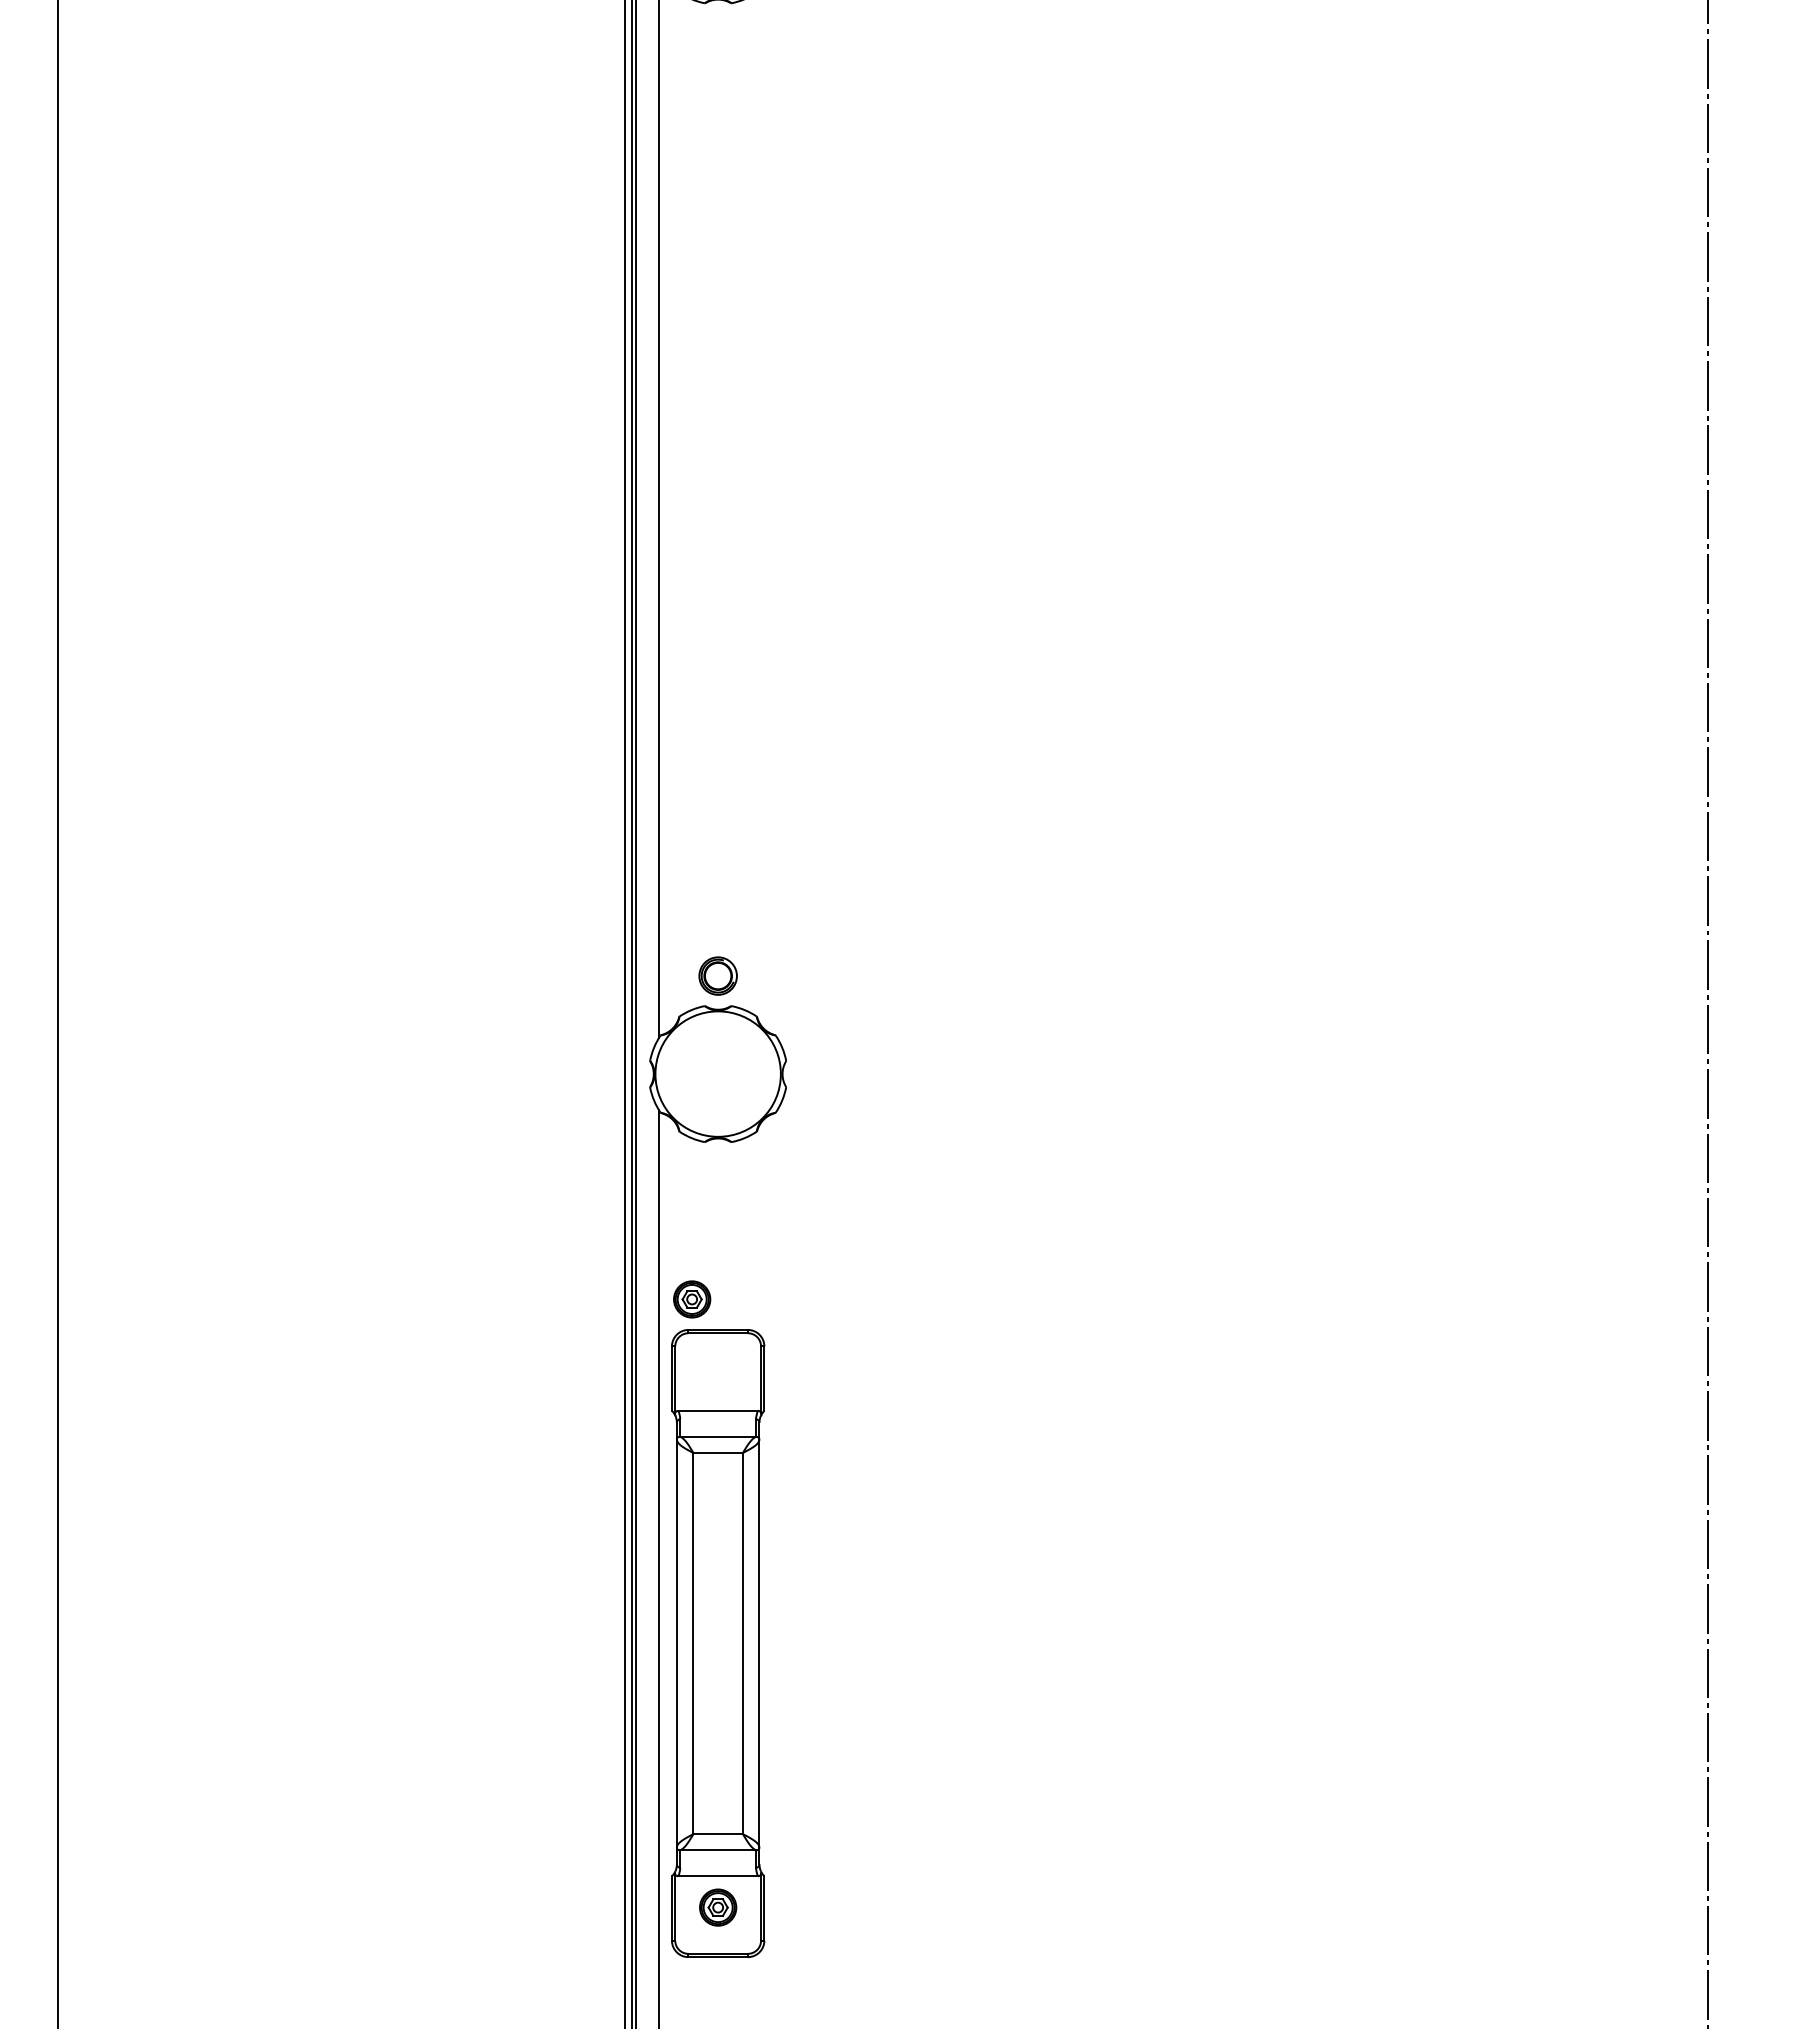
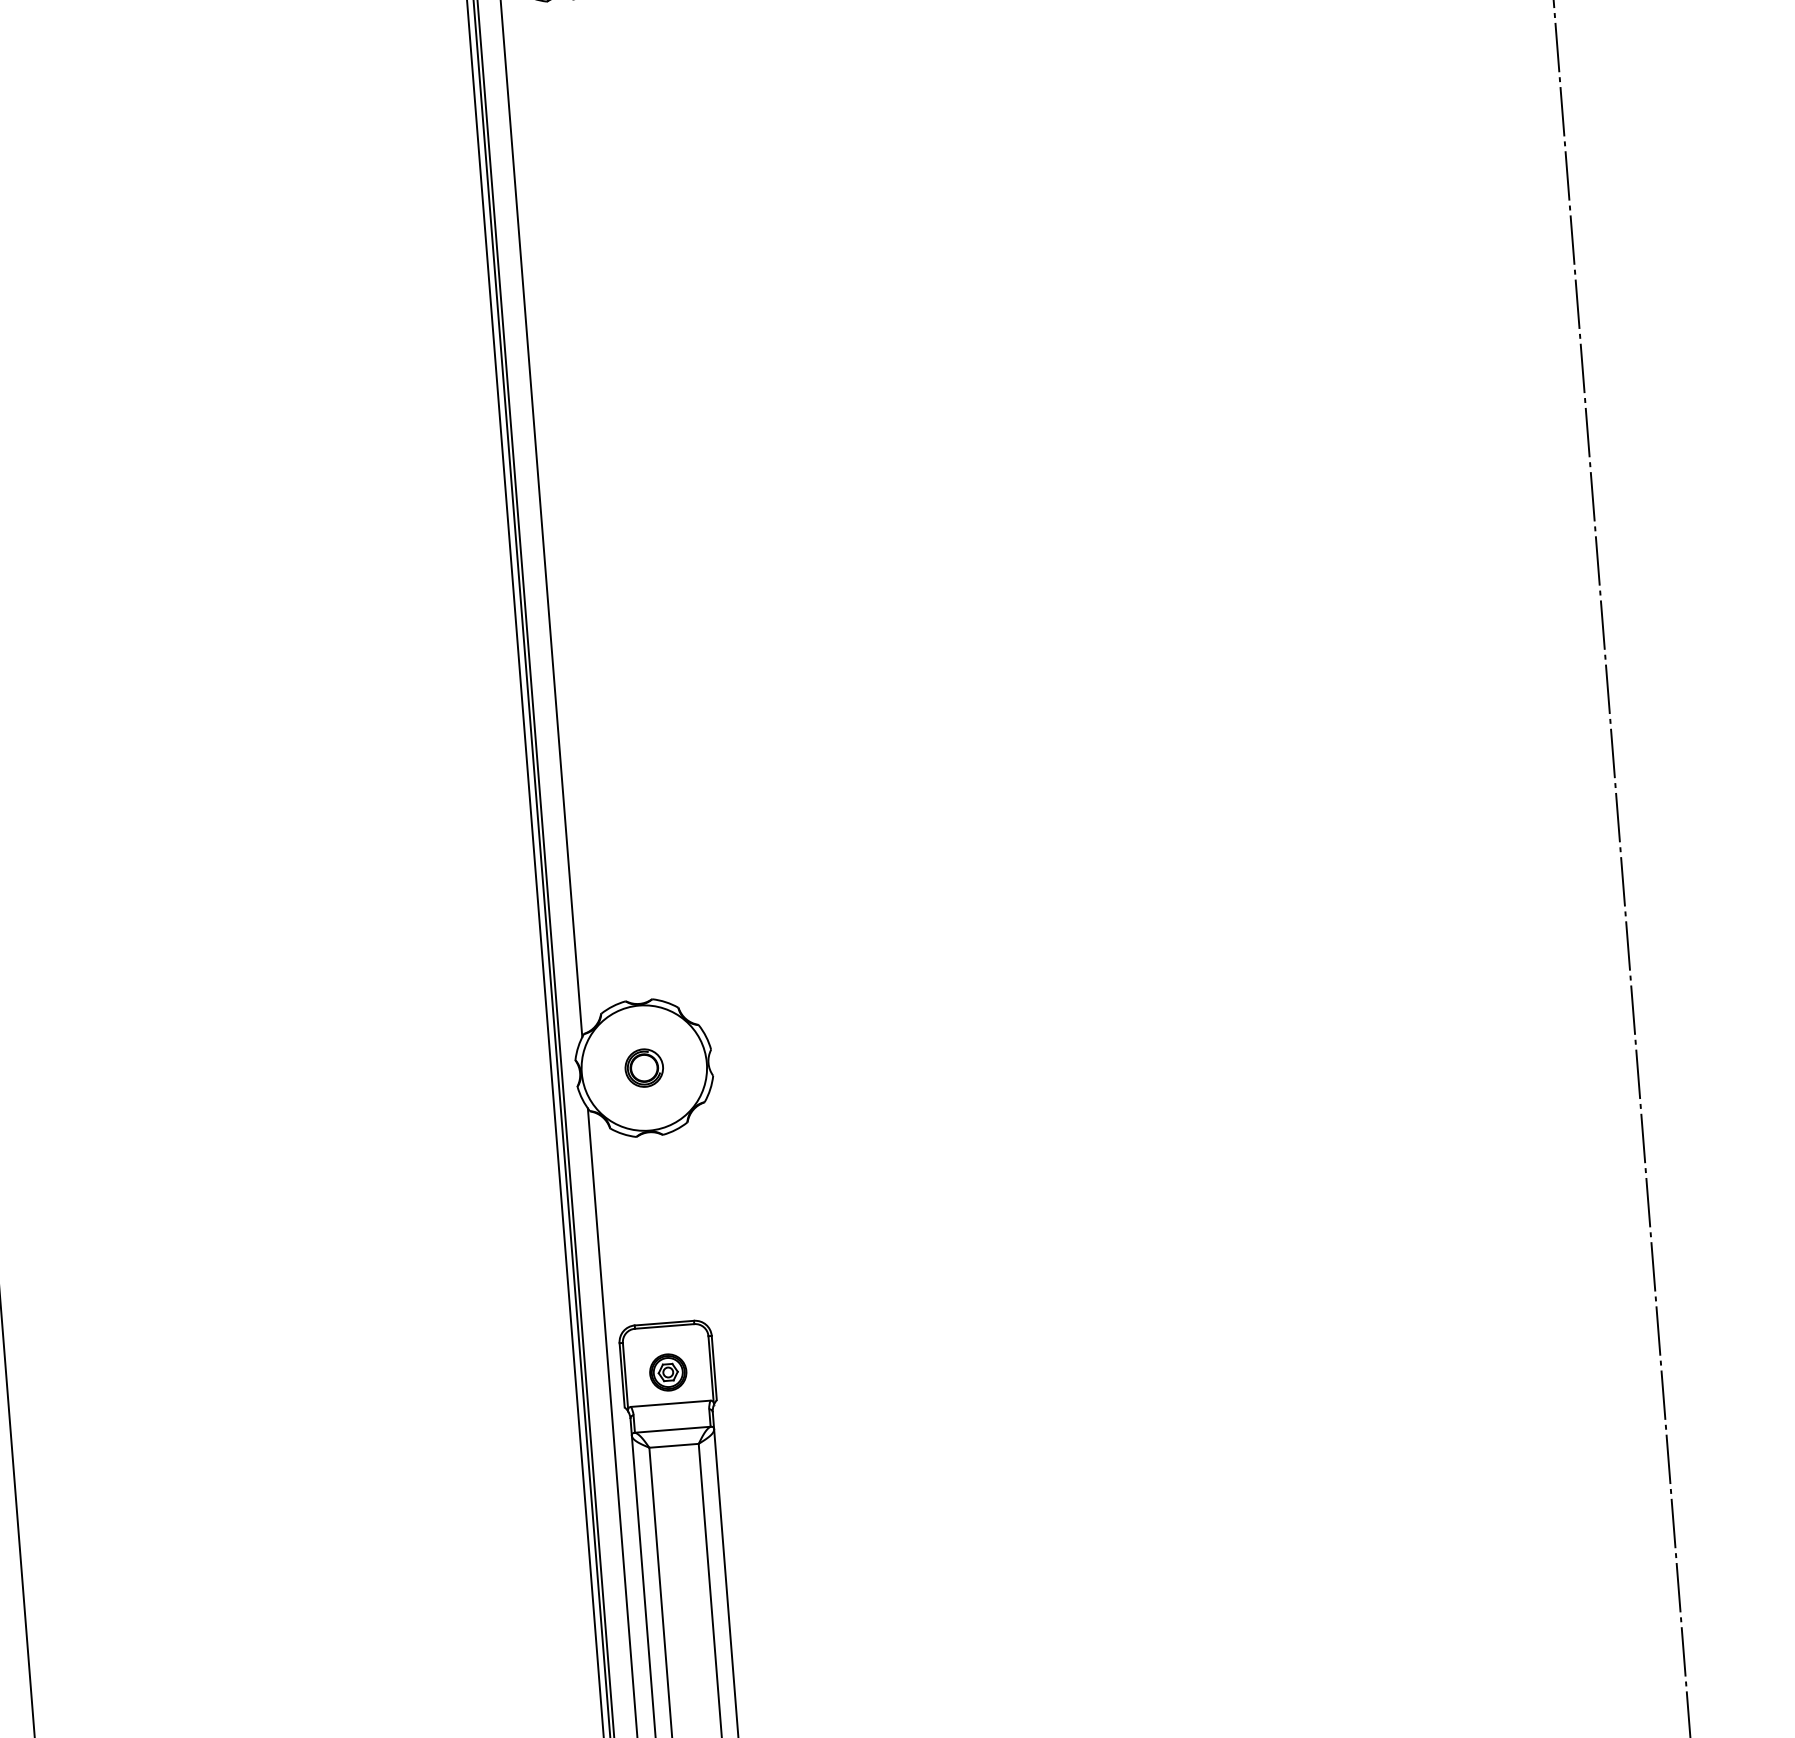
part: (717, 975) -> (643, 1067), moved
part: (692, 1299) -> (668, 1372), moved

